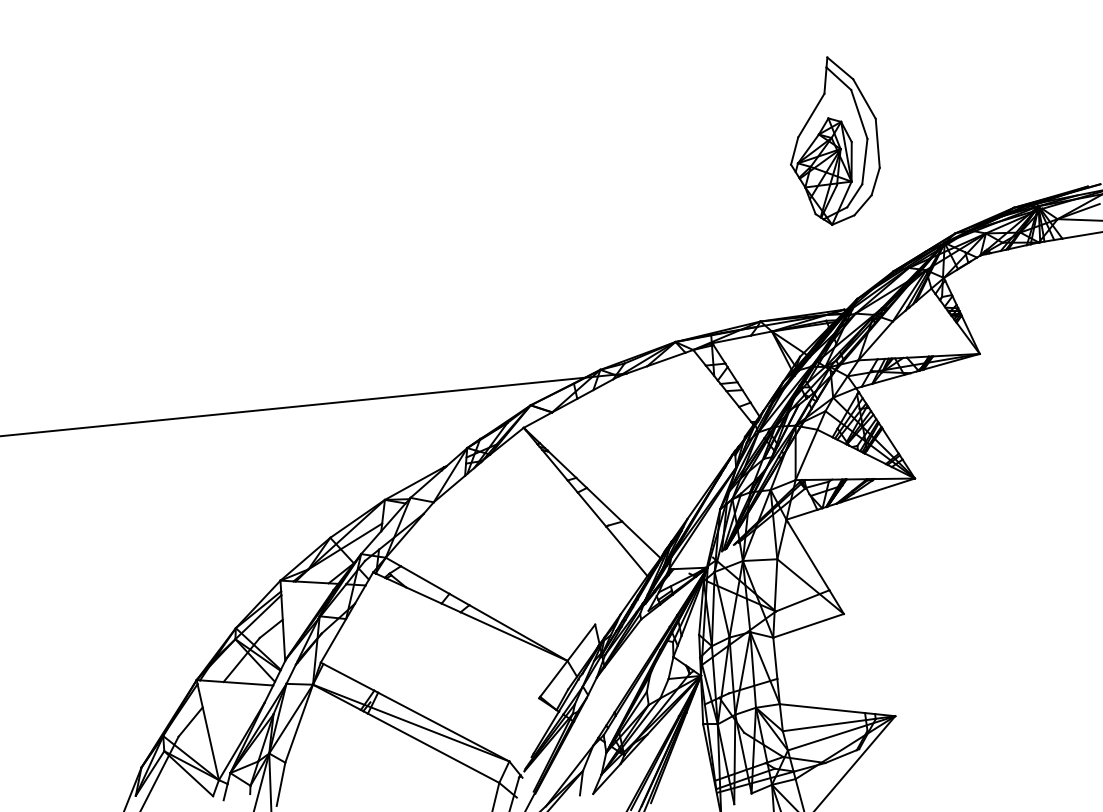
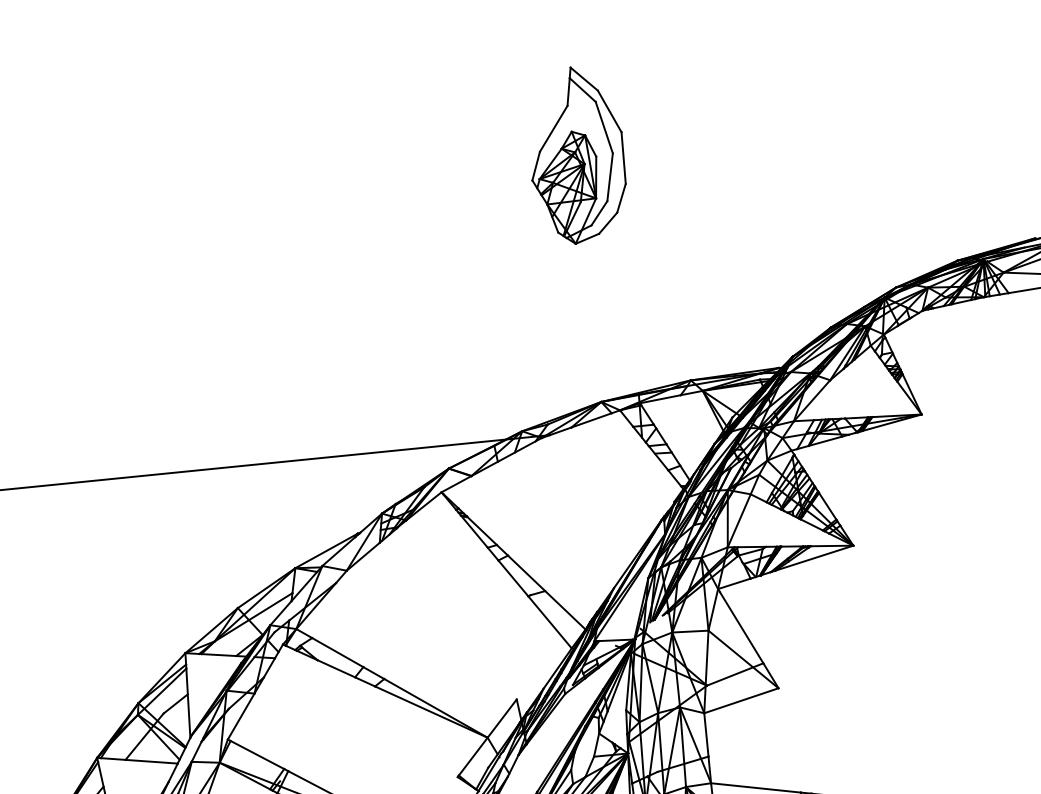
part: (835, 140) -> (579, 155), moved

